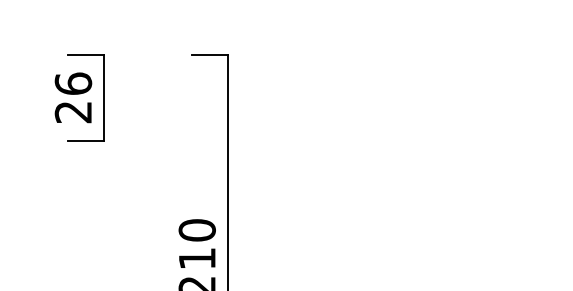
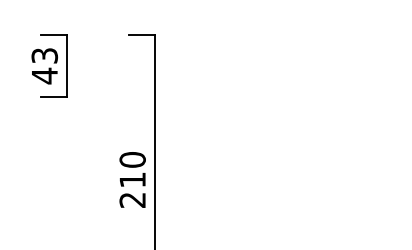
text: (73, 97) -> (44, 65), 26 -> 43

